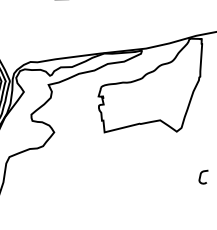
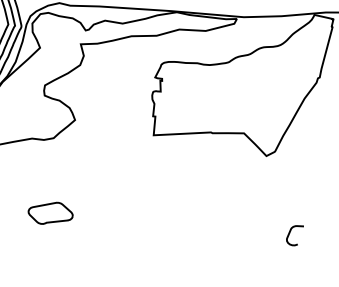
part: (50, 192) -> (51, 212), added

